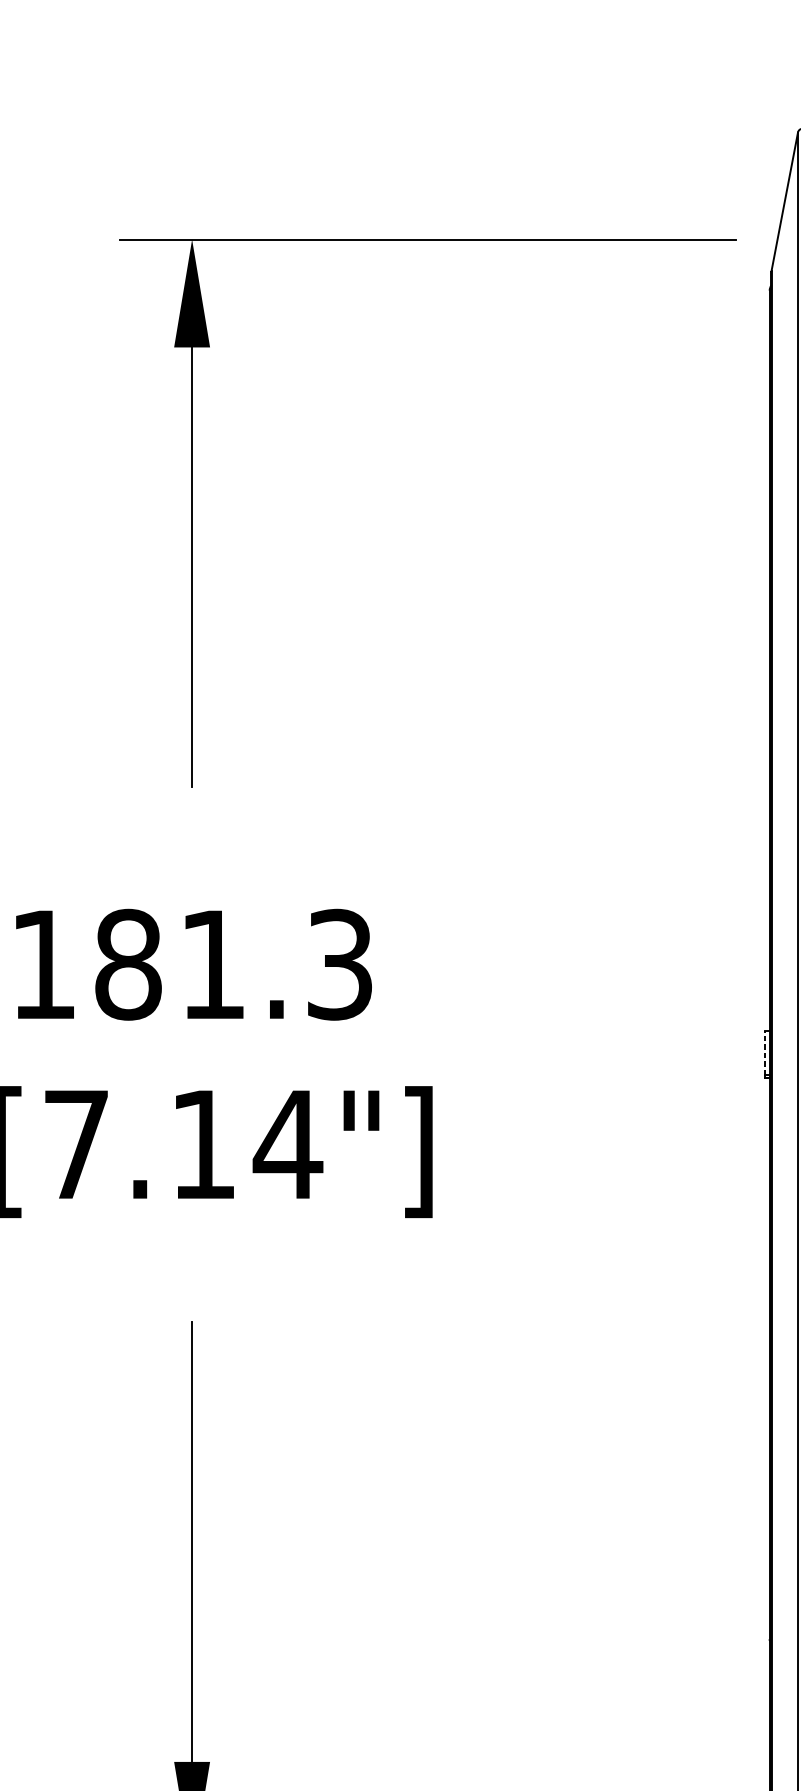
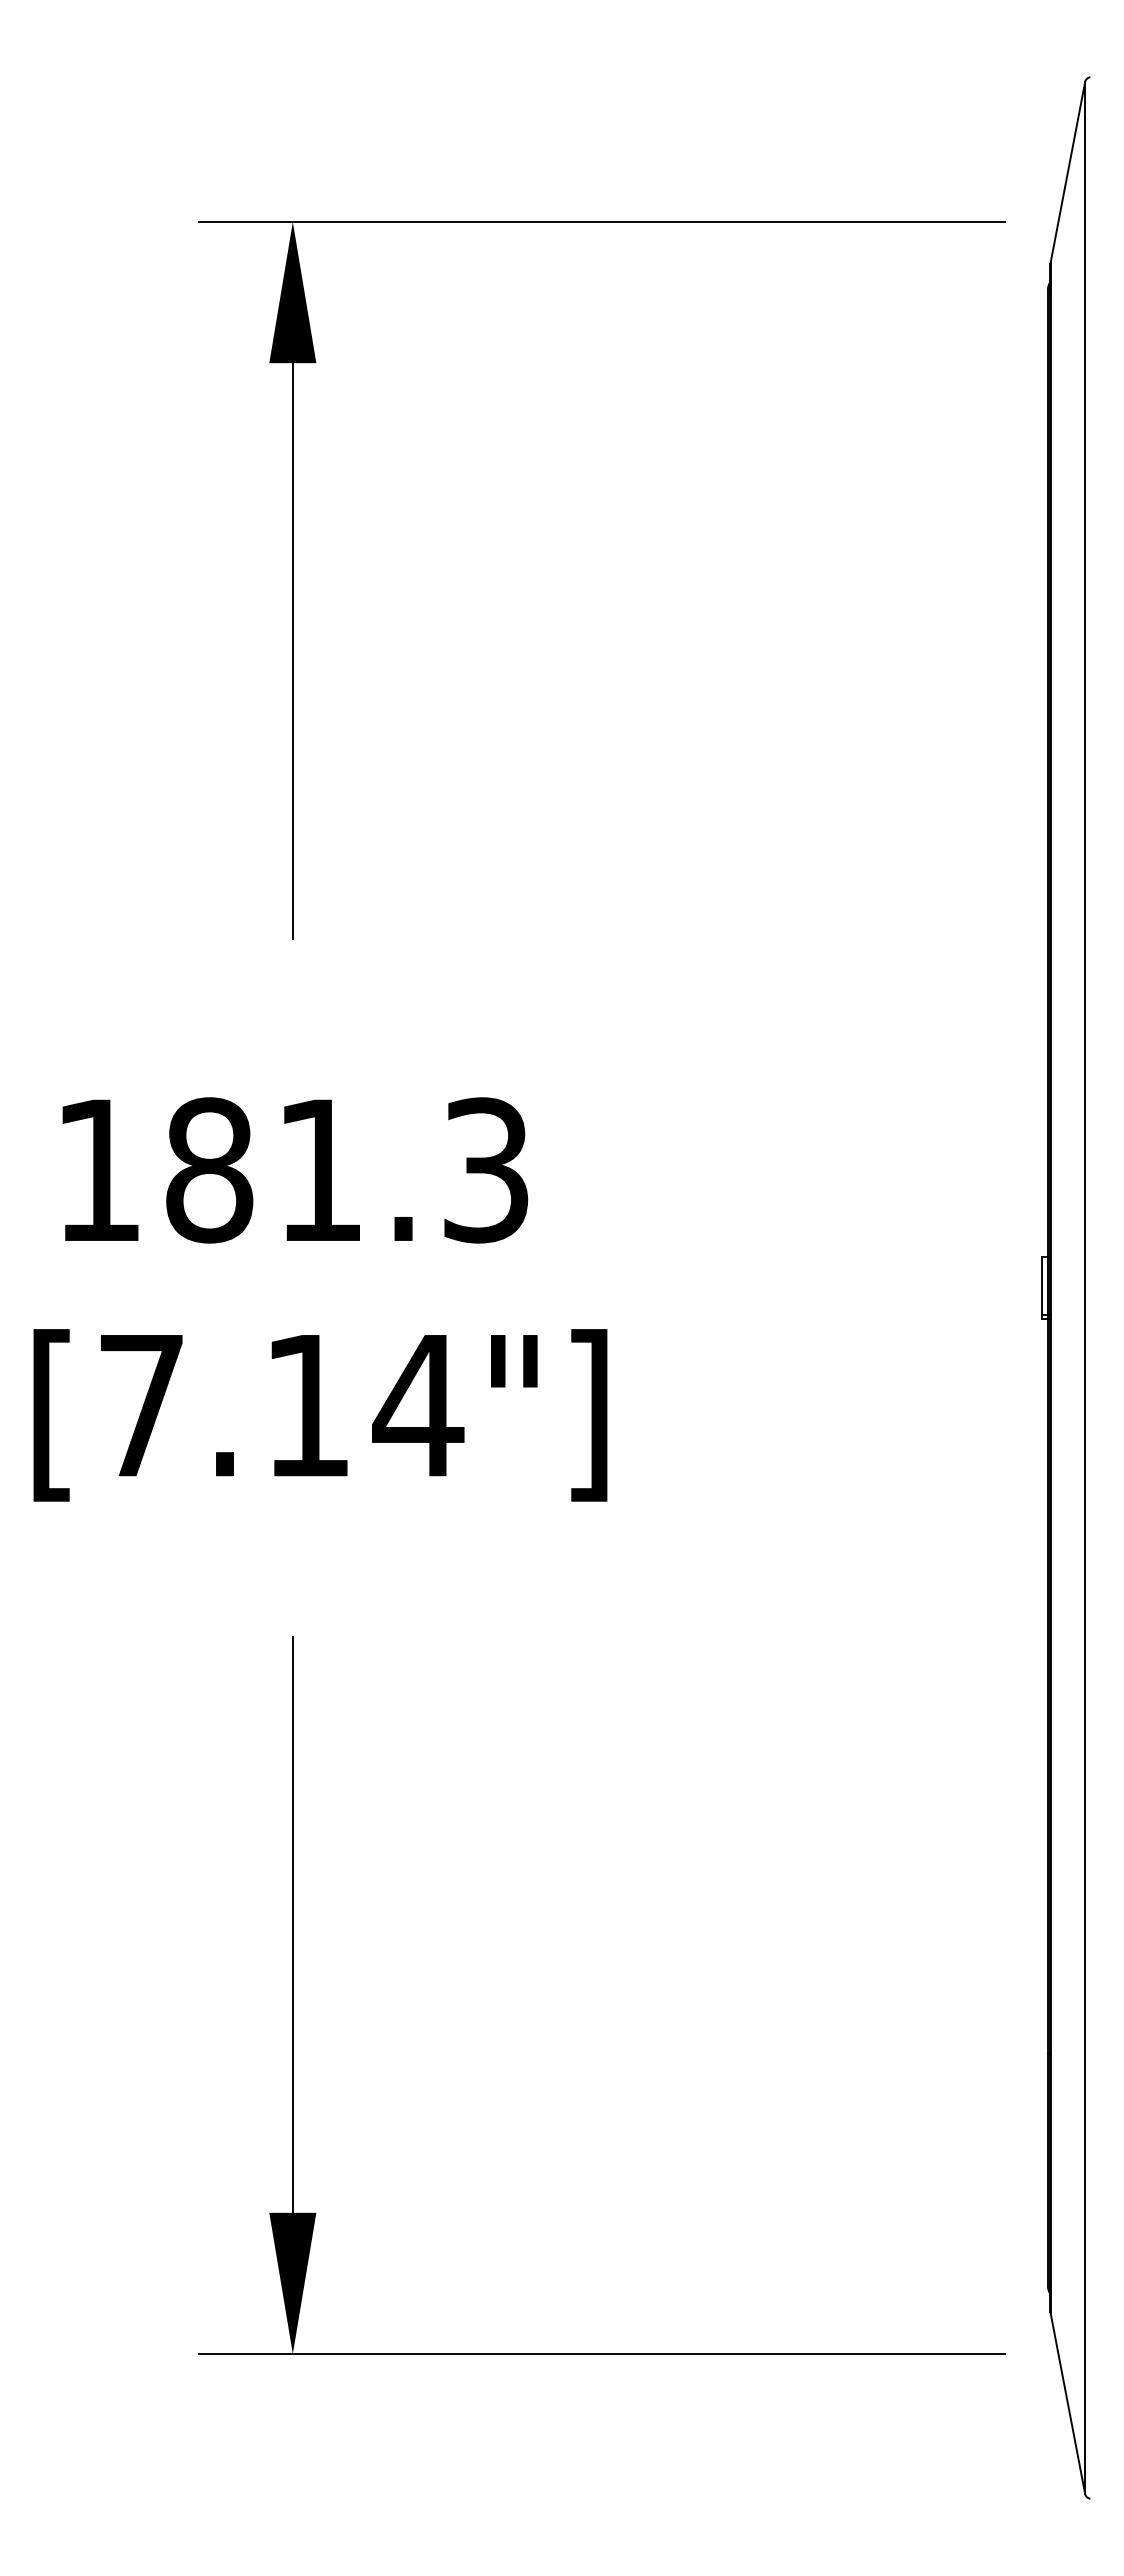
line: (765, 1052) -> (1042, 1285), dashed -> solid

